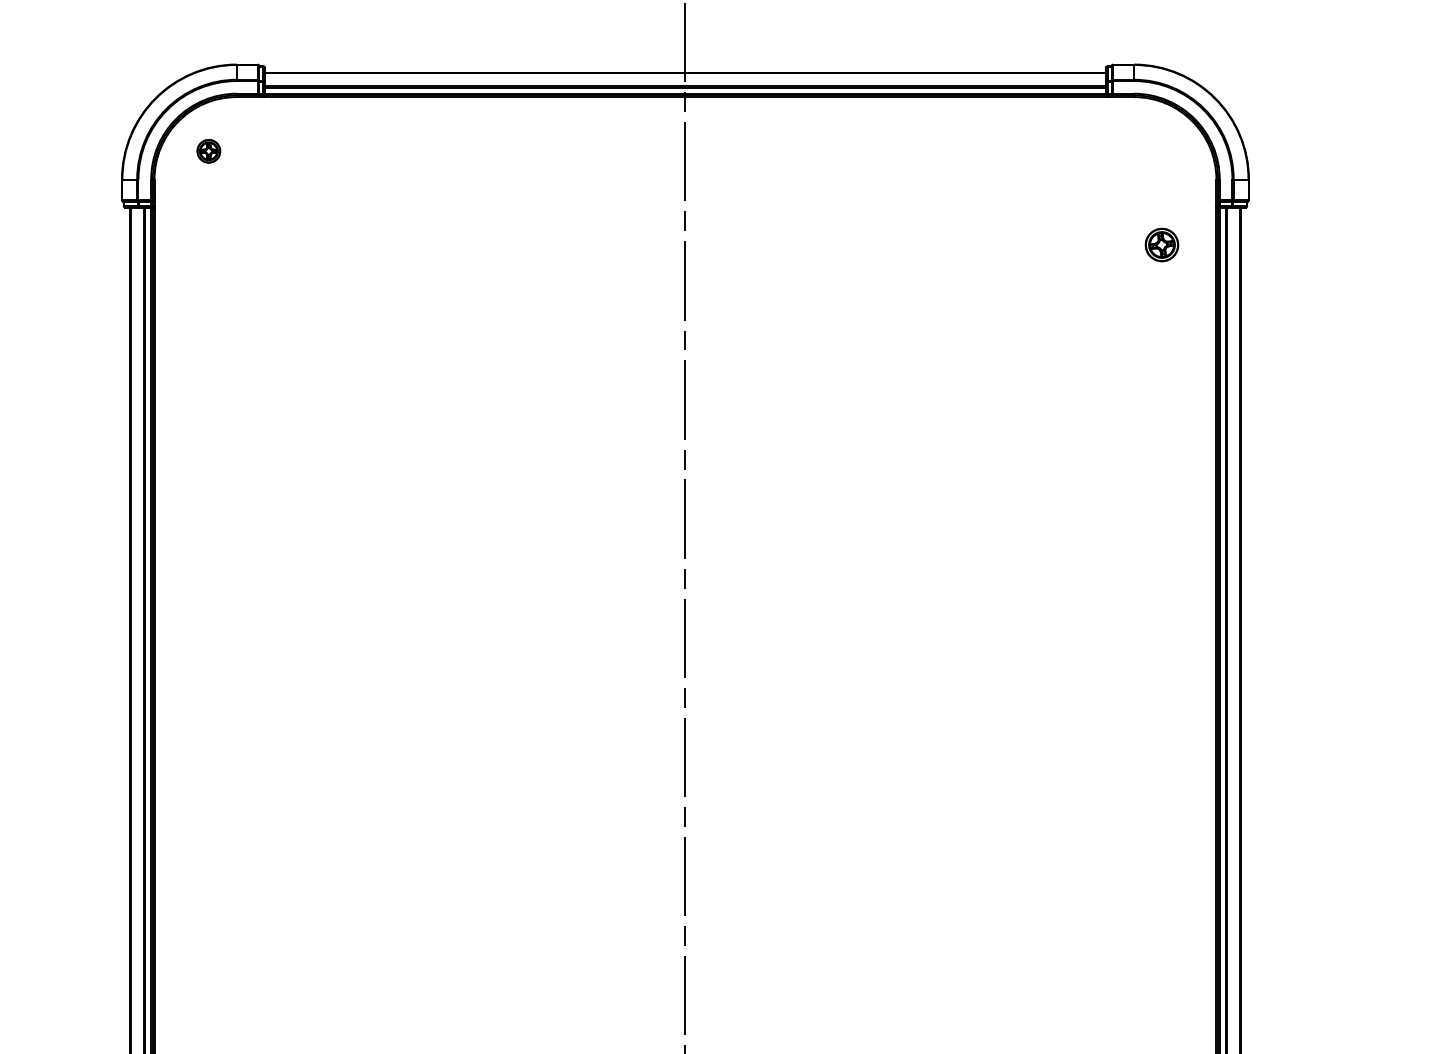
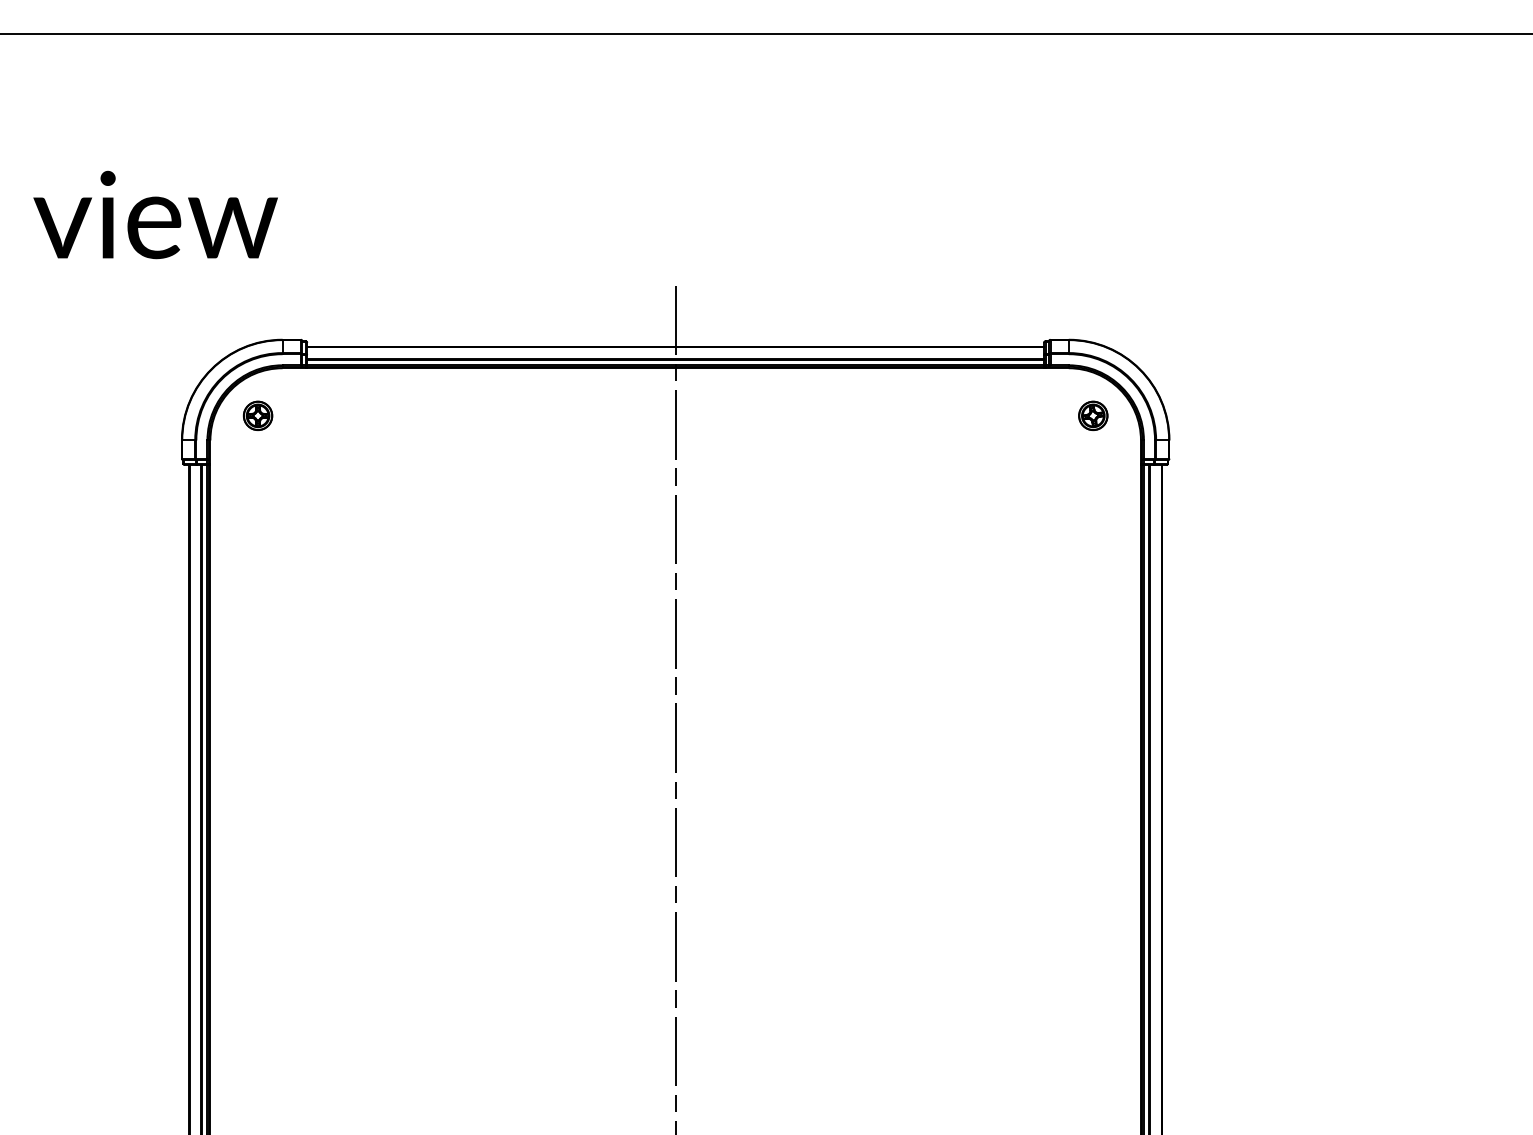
part: (208, 151) -> (257, 415), size x1.43
part: (1162, 244) -> (1093, 415), moved

